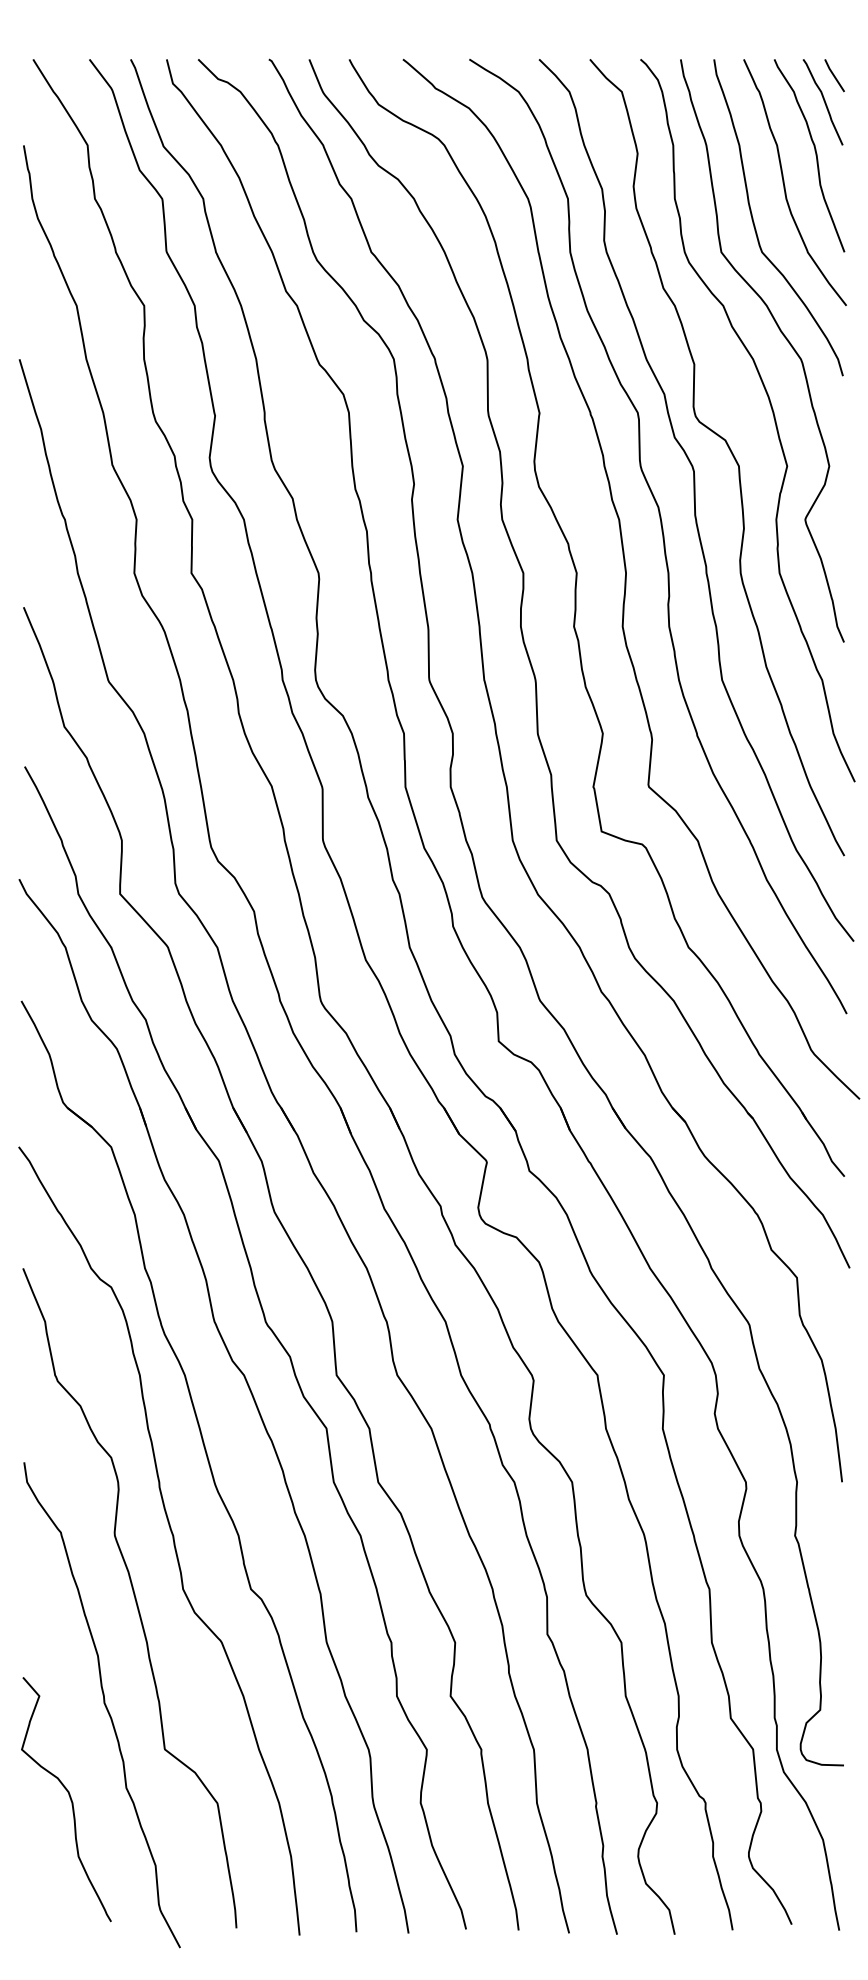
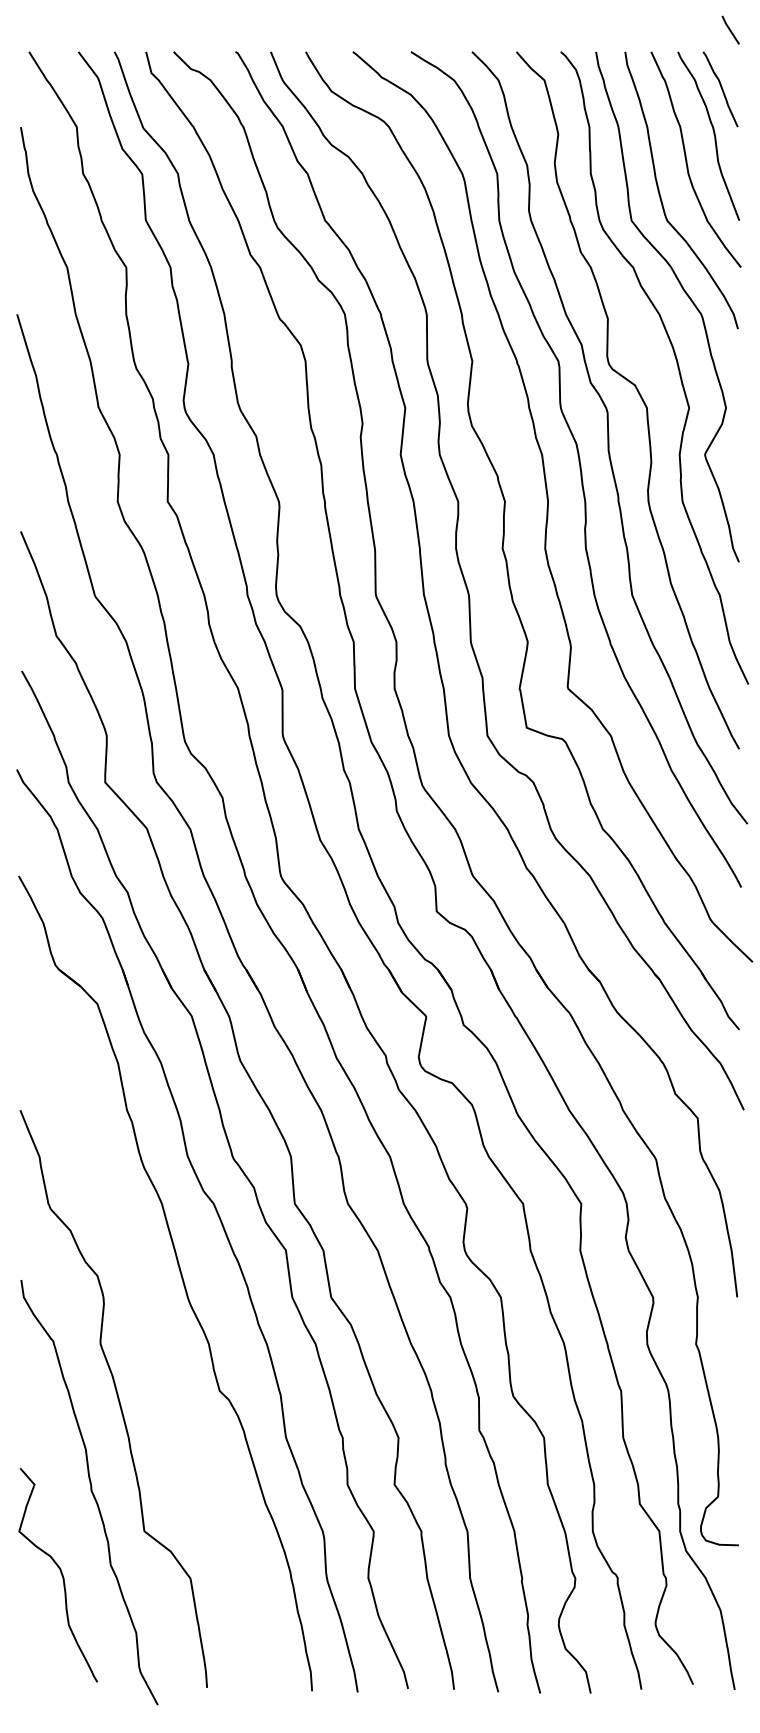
line: (834, 75) -> (730, 30), moved
curve: (172, 1539) -> (151, 1347), removed

